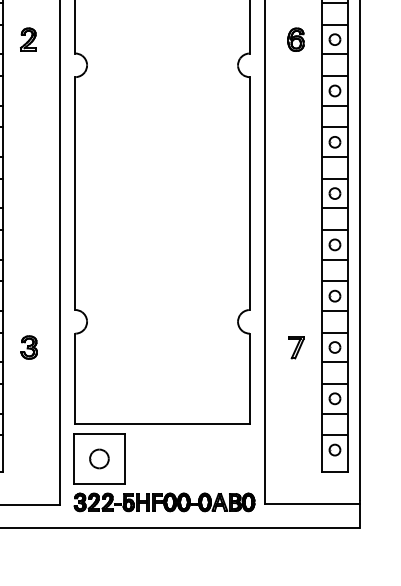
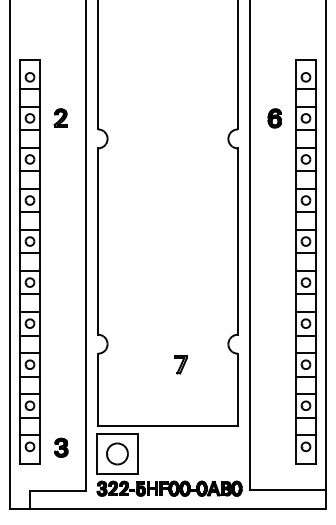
part: (29, 347) -> (61, 447), moved
part: (295, 347) -> (180, 364), moved
part: (99, 458) -> (117, 453), size x1.4

